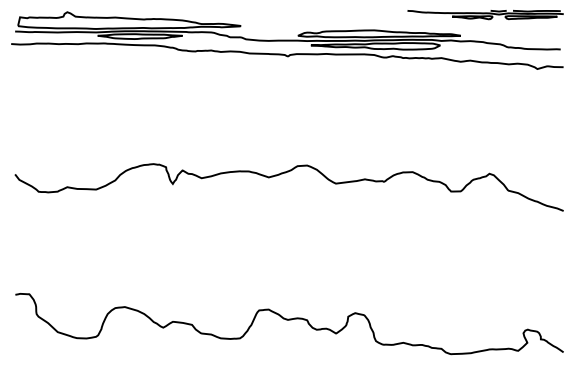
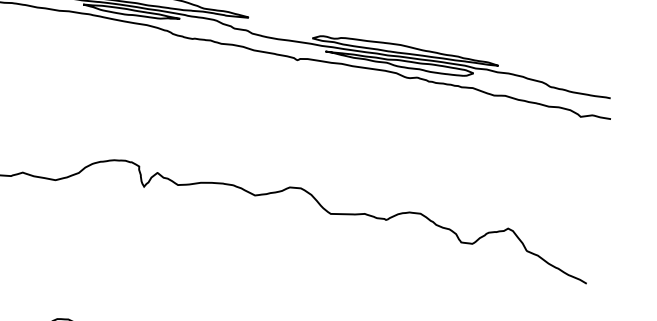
part: (485, 14) -> (530, 45), removed

